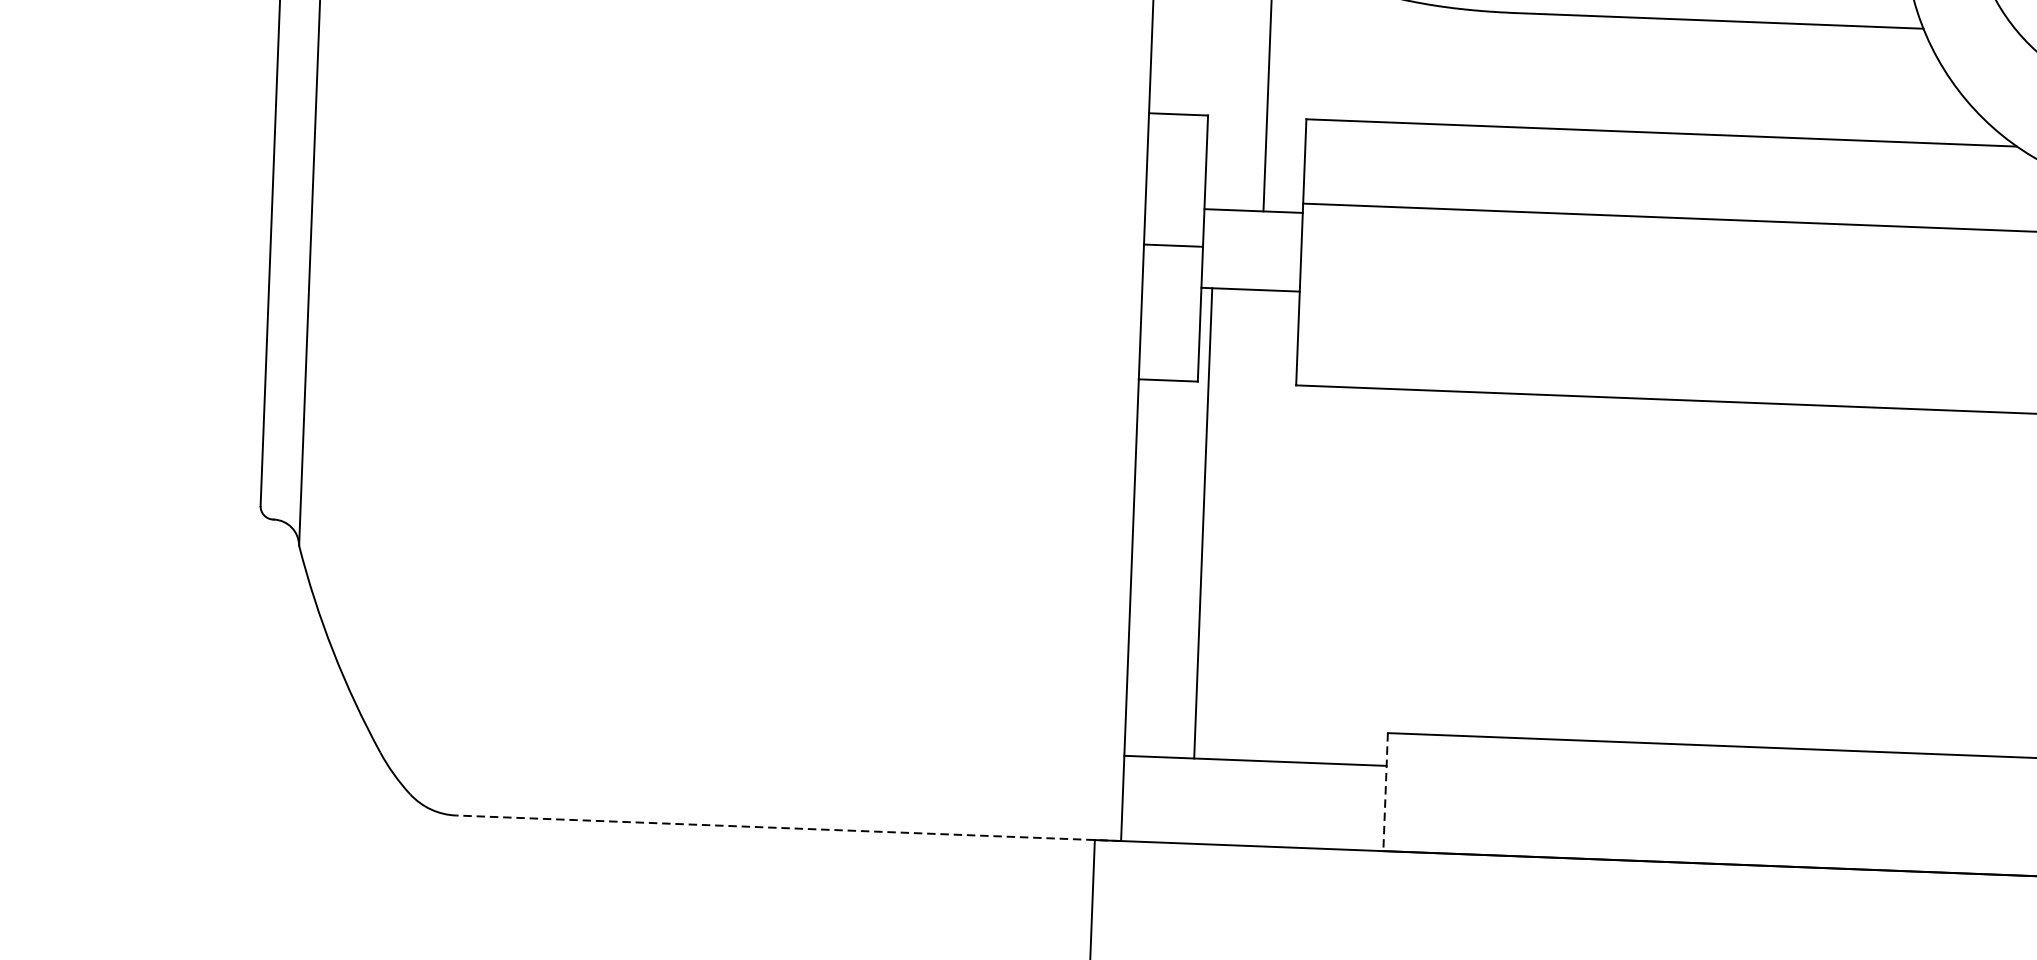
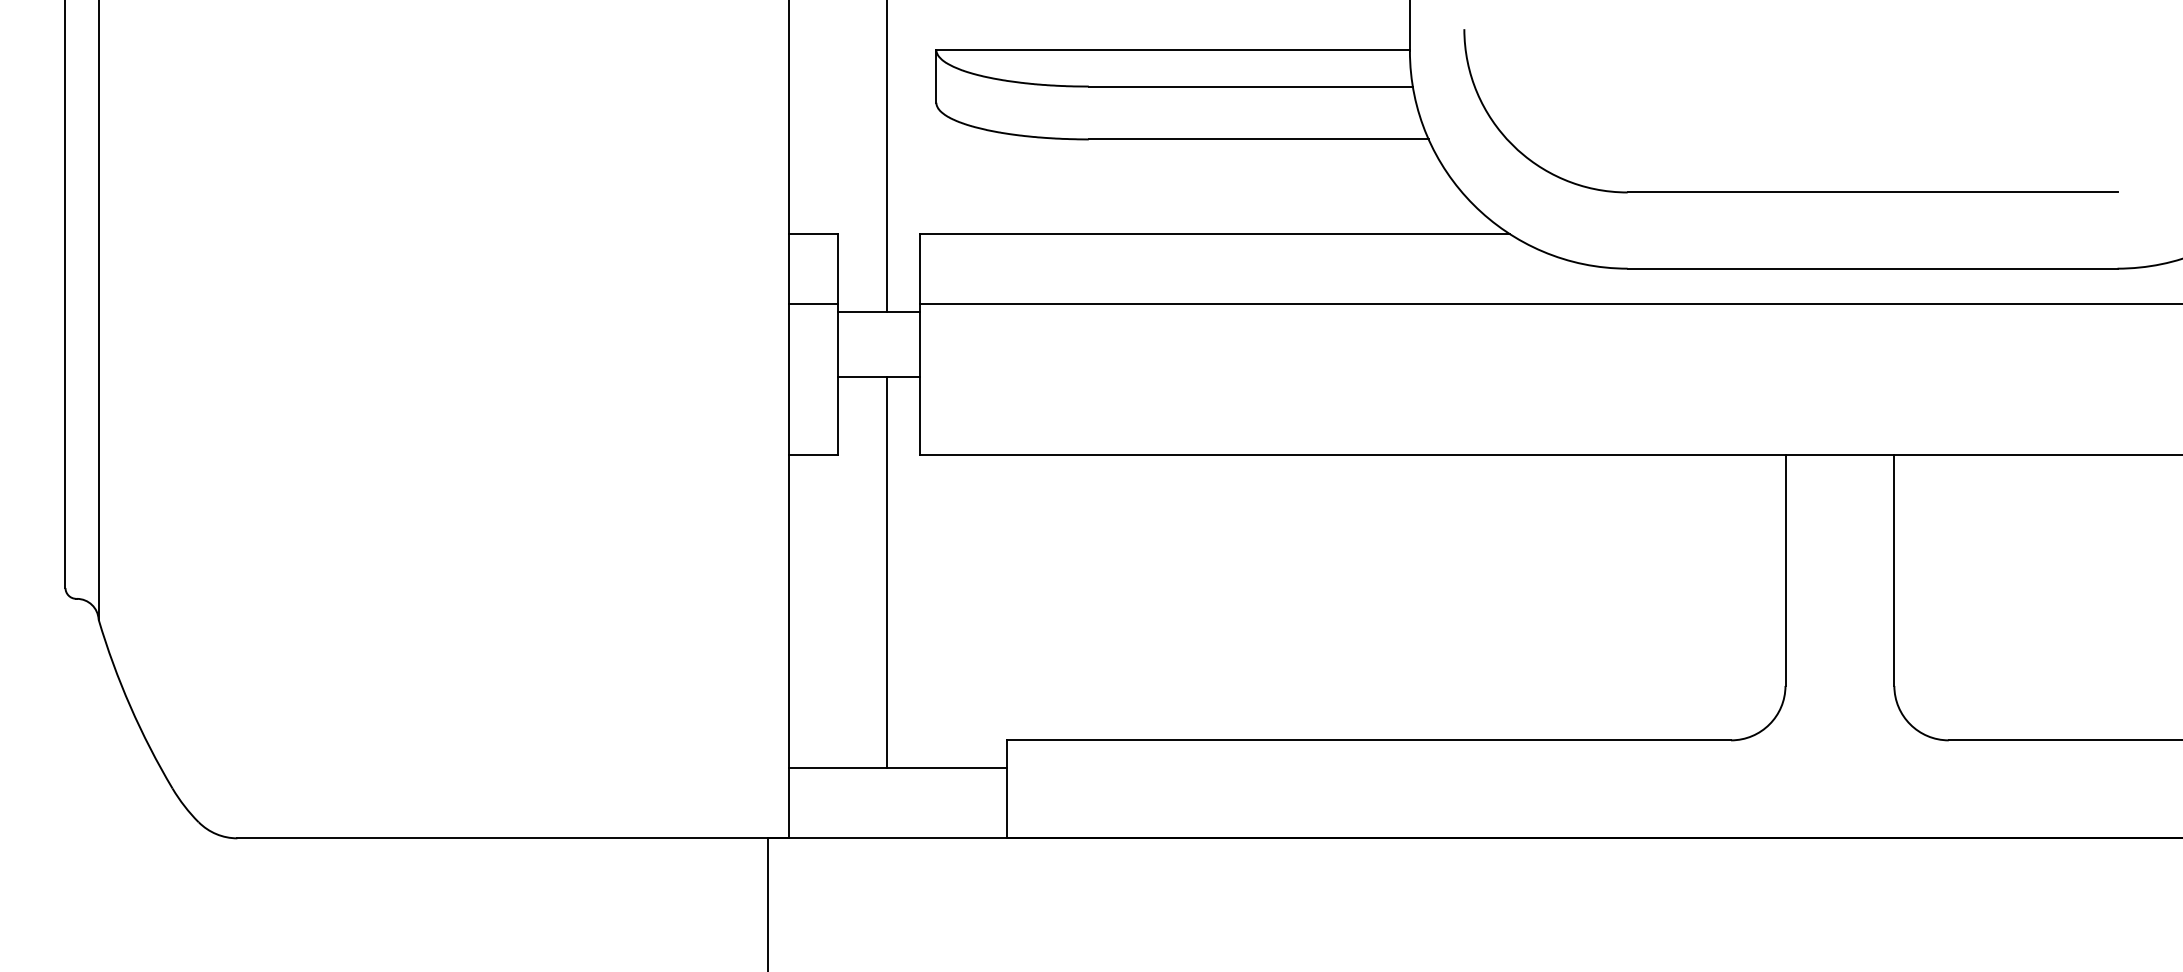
line: (1173, 246) -> (813, 304), moved
line: (1203, 523) -> (887, 572), moved
line: (1386, 792) -> (1007, 789), dashed -> solid
line: (787, 828) -> (512, 838), dashed -> solid

